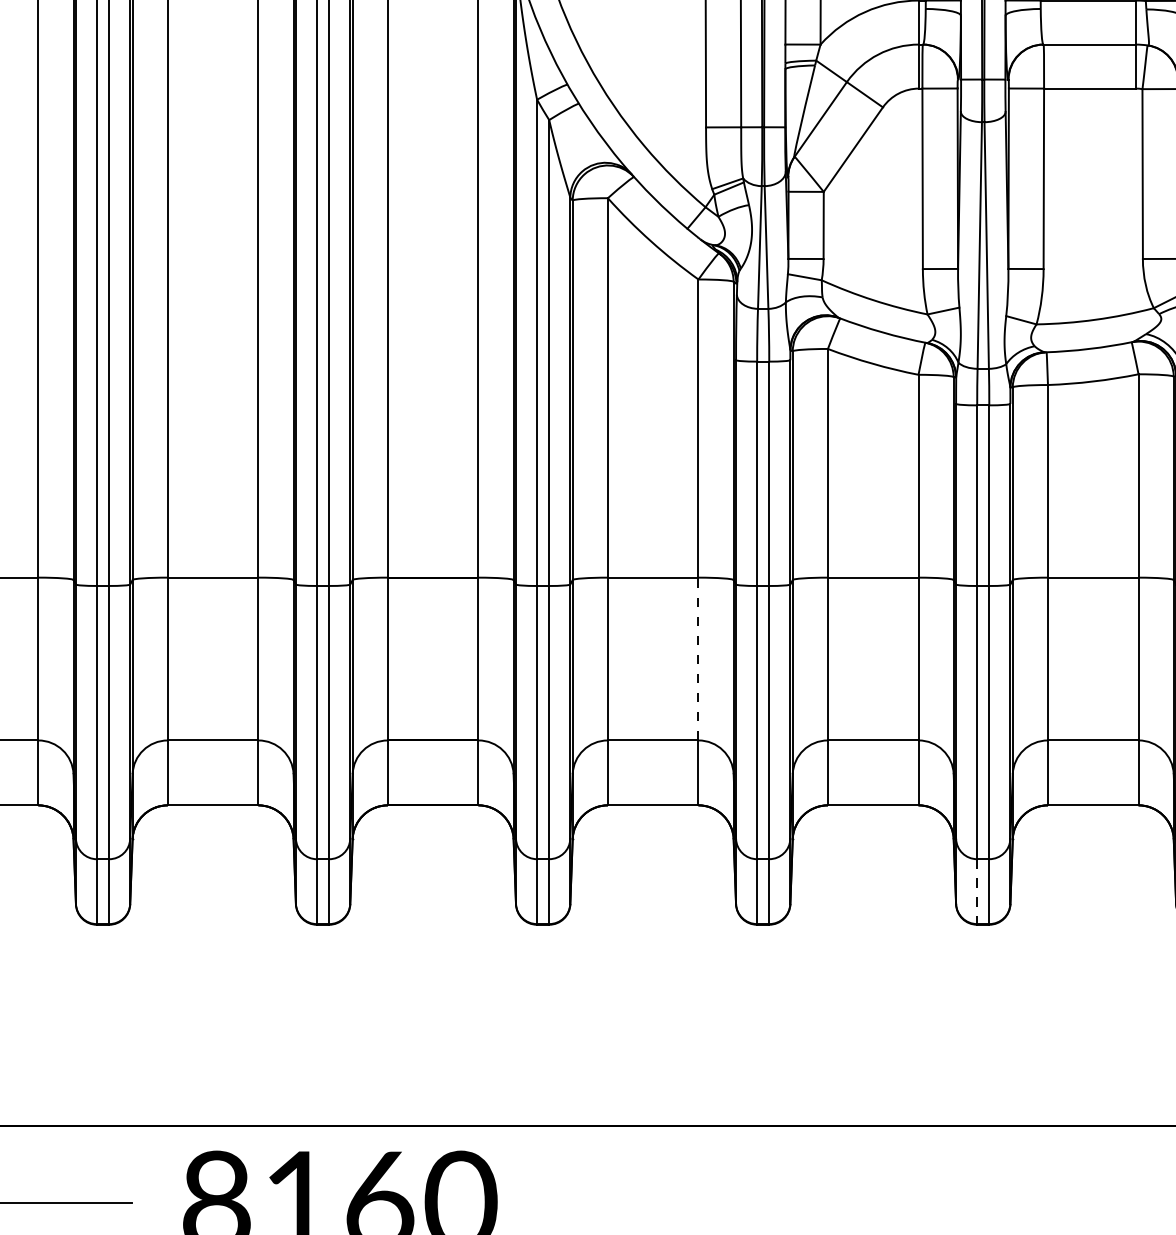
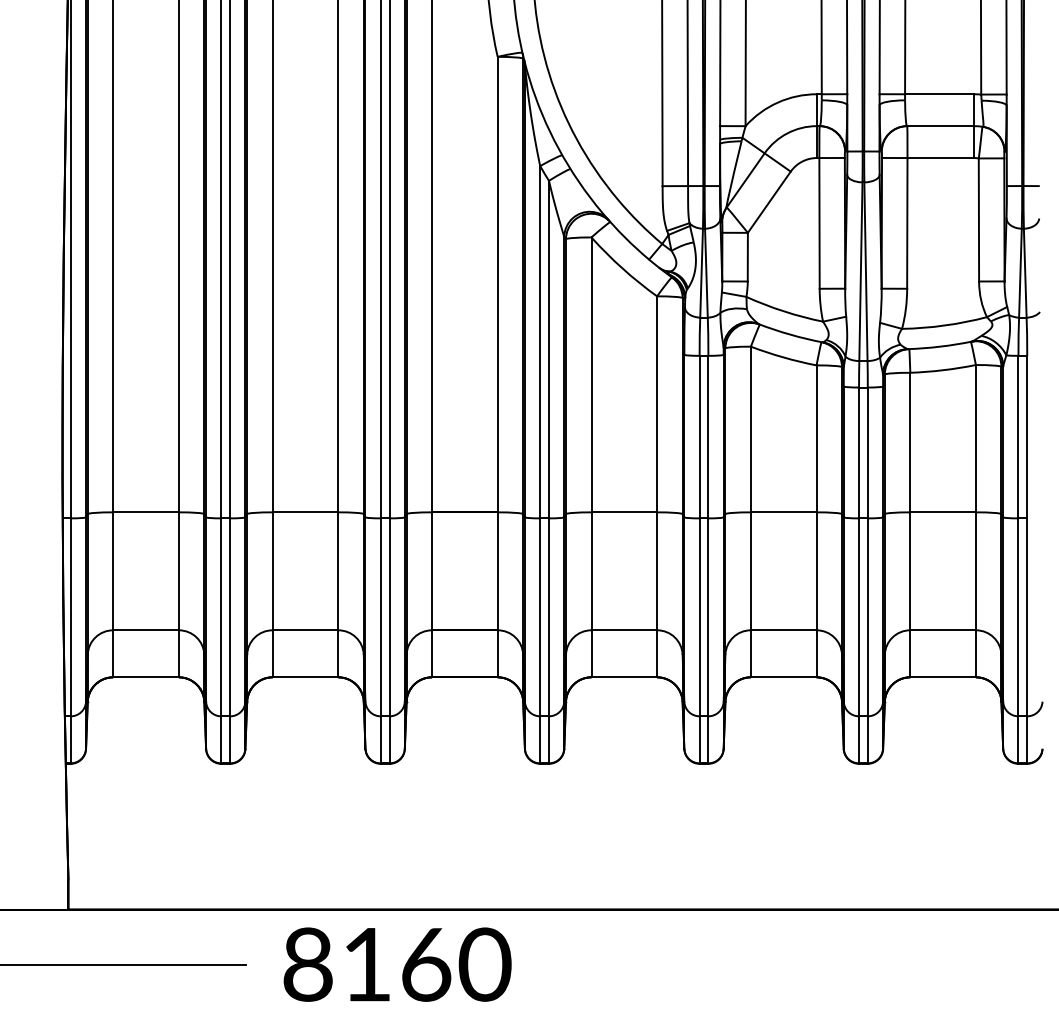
line: (699, 659) -> (657, 571), dashed -> solid
line: (977, 891) -> (859, 739), dashed -> solid

